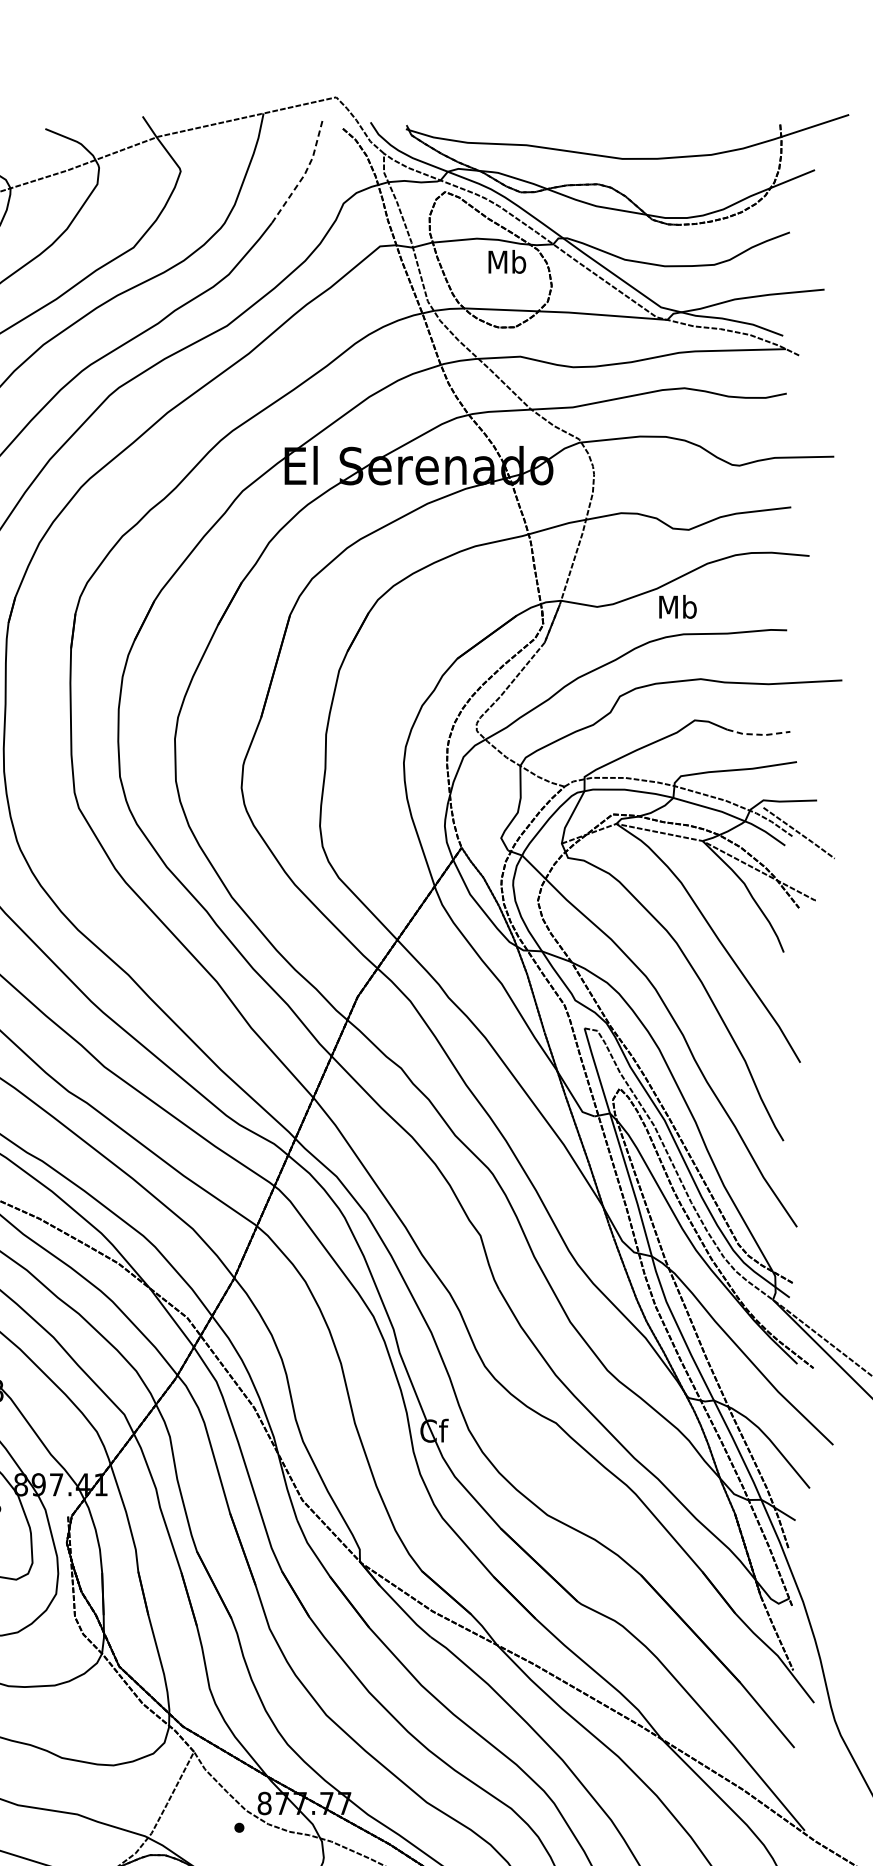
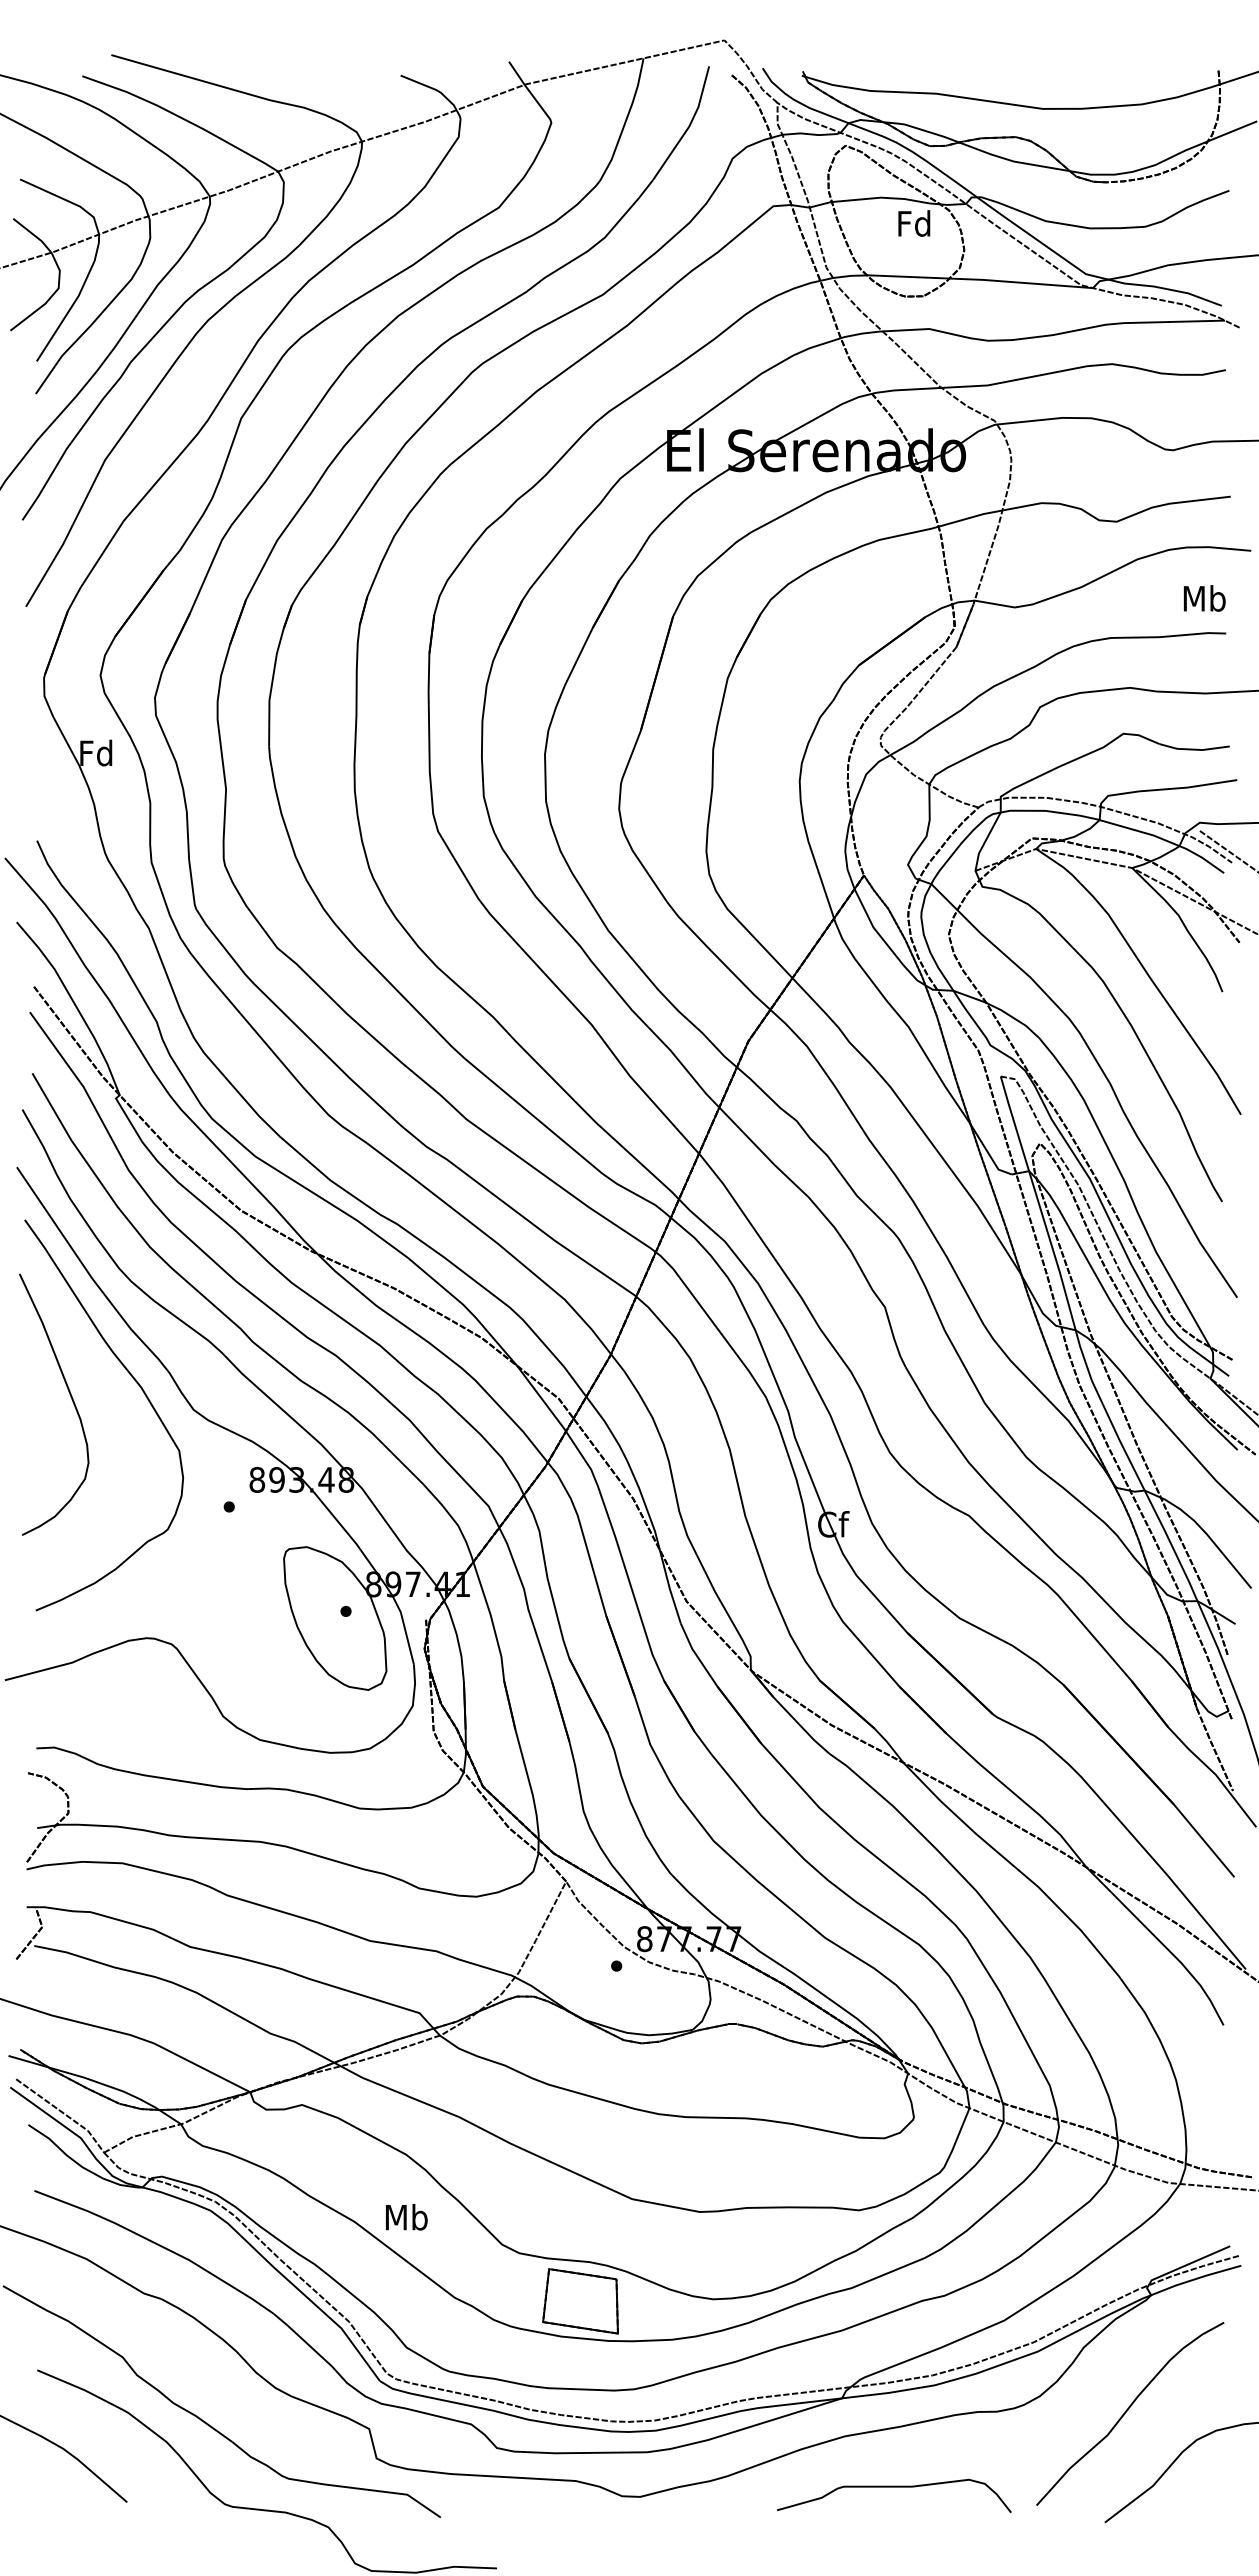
line: (304, 174) -> (689, 126), dashed -> solid
text: (507, 261) -> (914, 223), Mb -> Fd
text: (677, 606) -> (1204, 598), moved
line: (758, 734) -> (1194, 749), dashed -> solid

